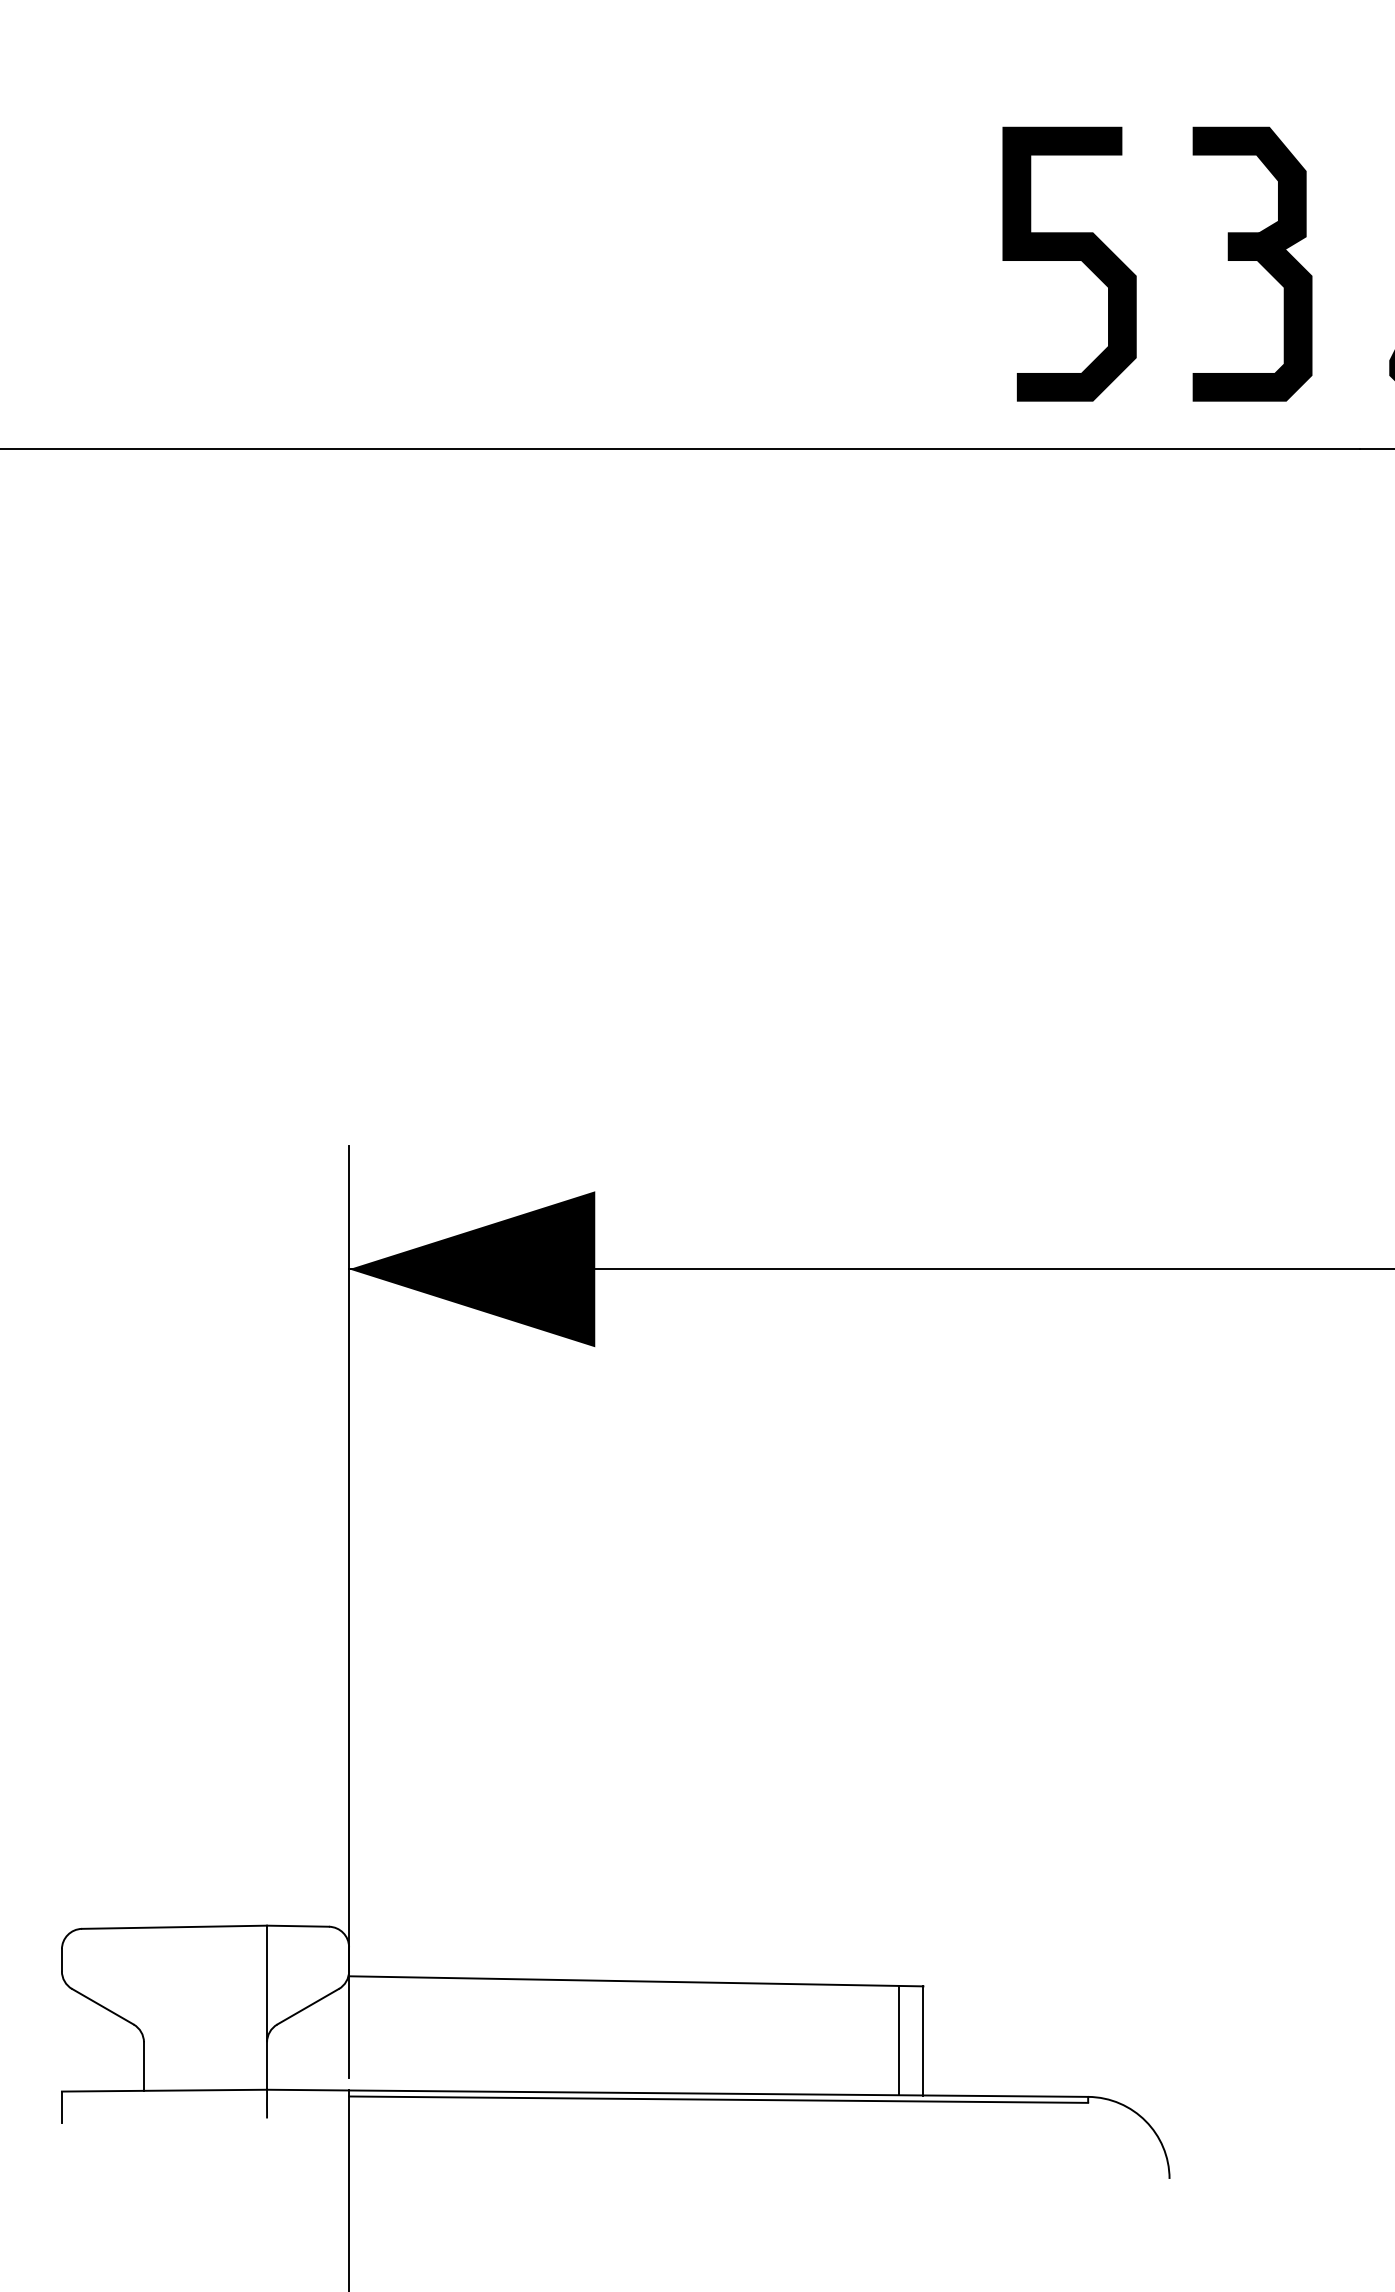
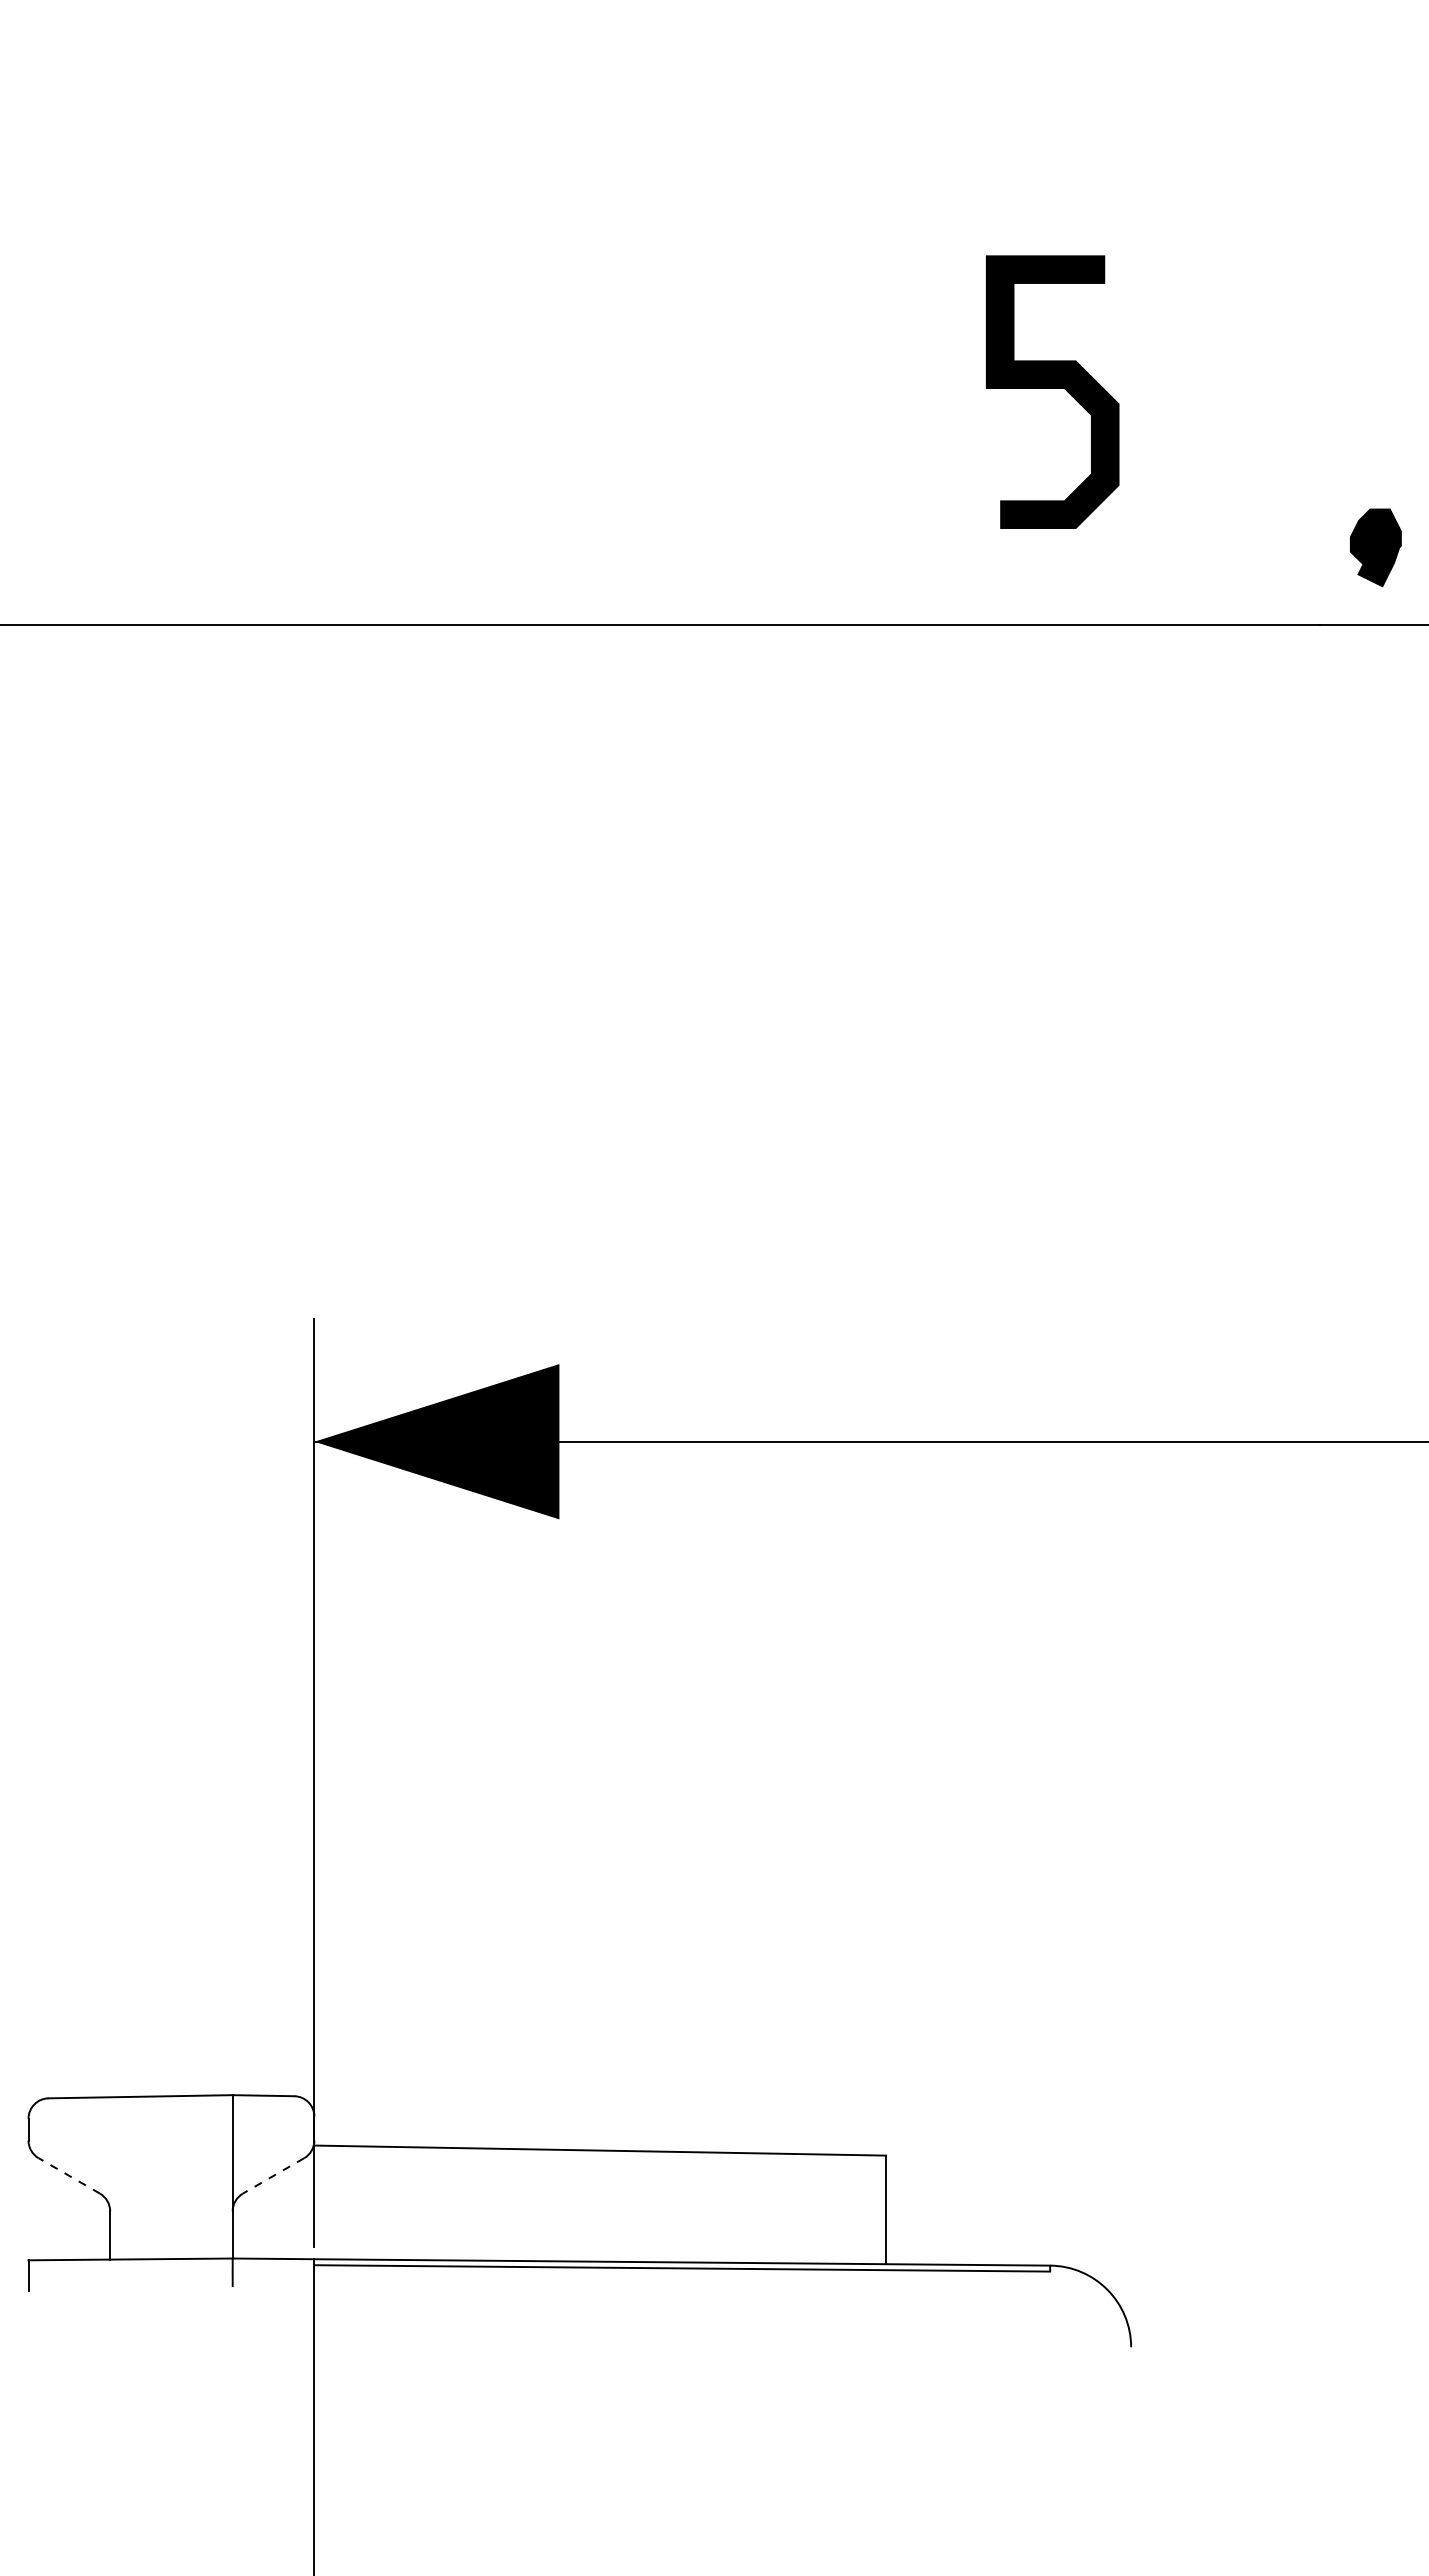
curve: (1069, 260) -> (1052, 388), moved
part: (1252, 263) -> (1213, 440), removed
line: (102, 2006) -> (68, 2175), solid -> dashed
line: (308, 2007) -> (273, 2176), solid -> dashed
line: (899, 2040) -> (862, 2209), removed

